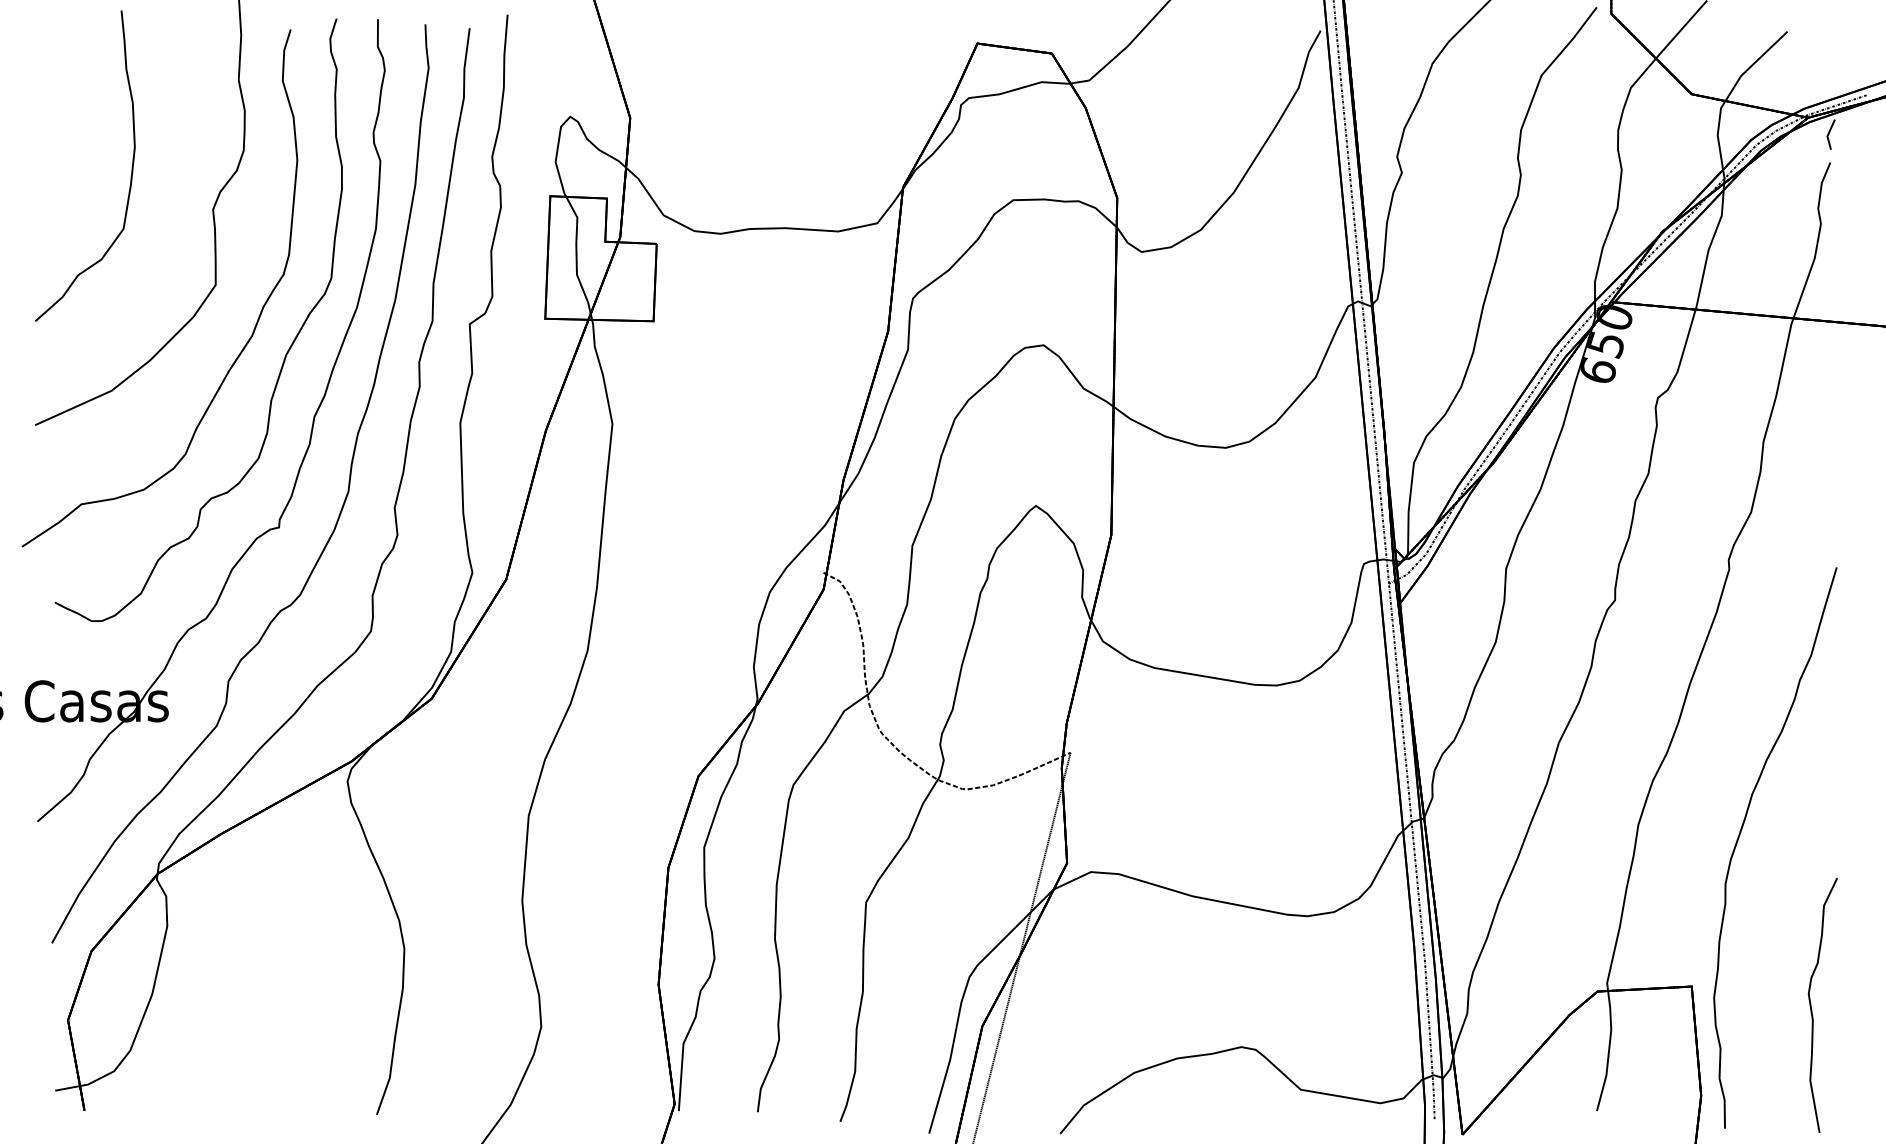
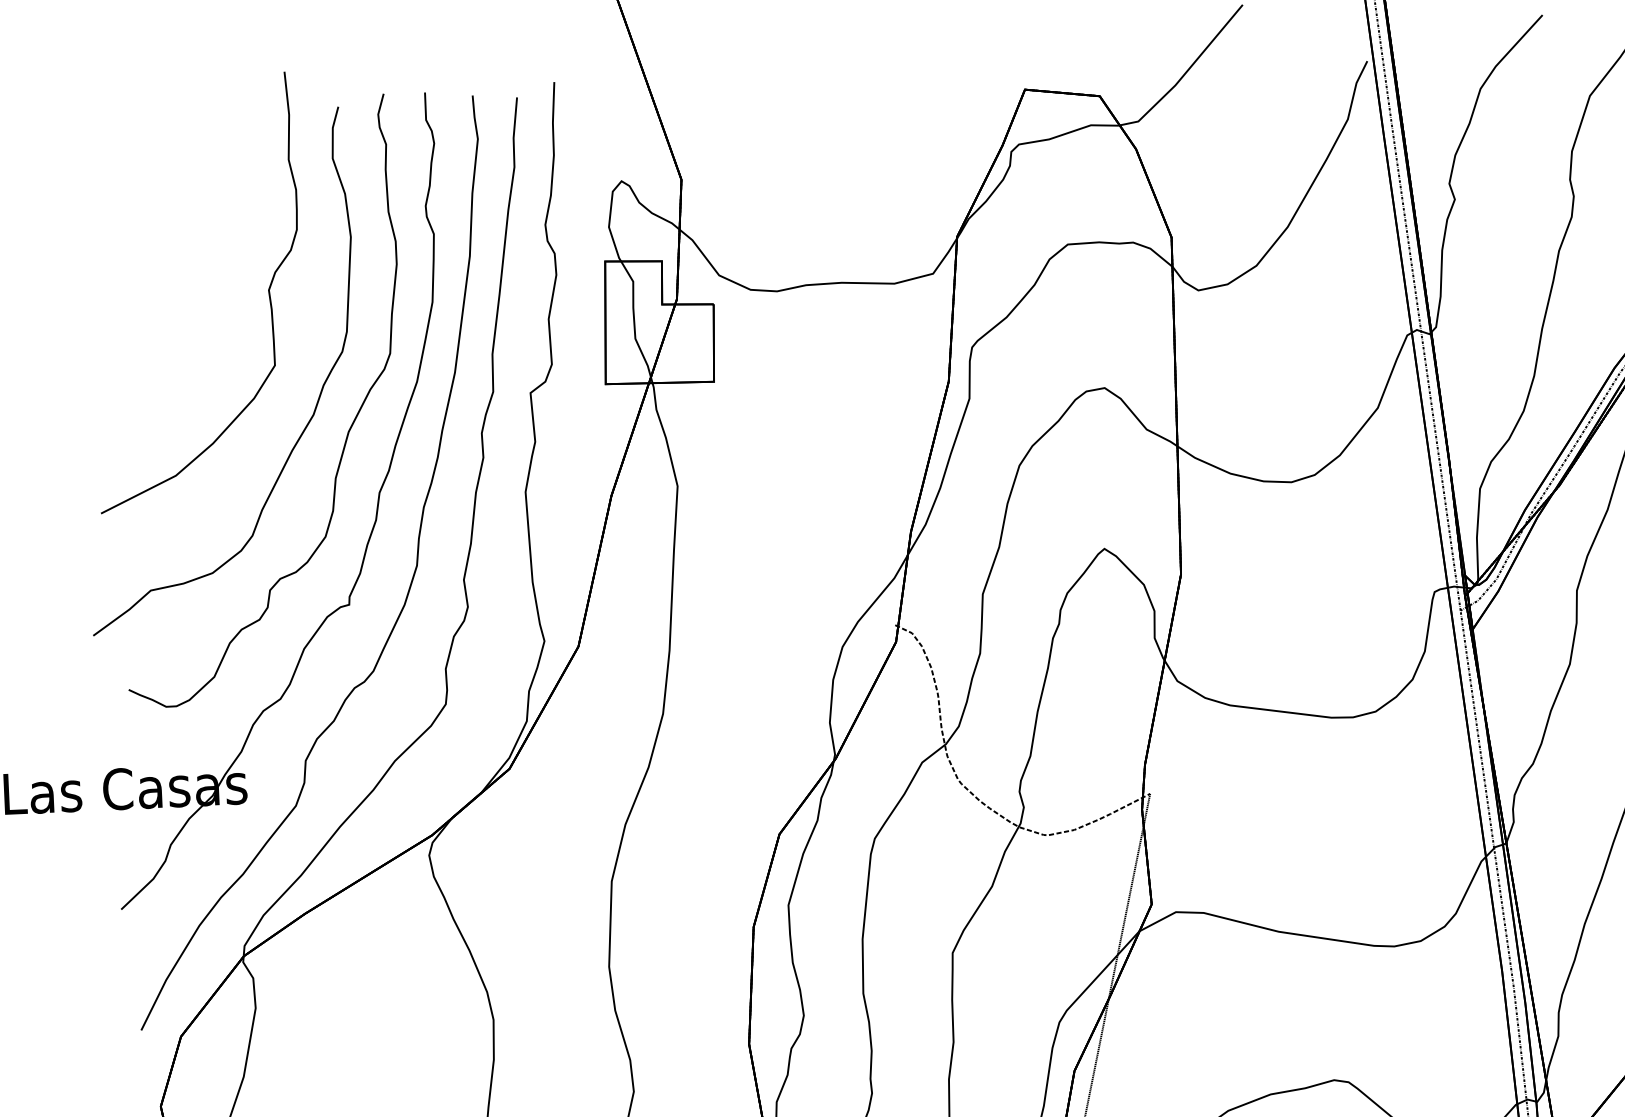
curve: (131, 167) -> (185, 251), removed

